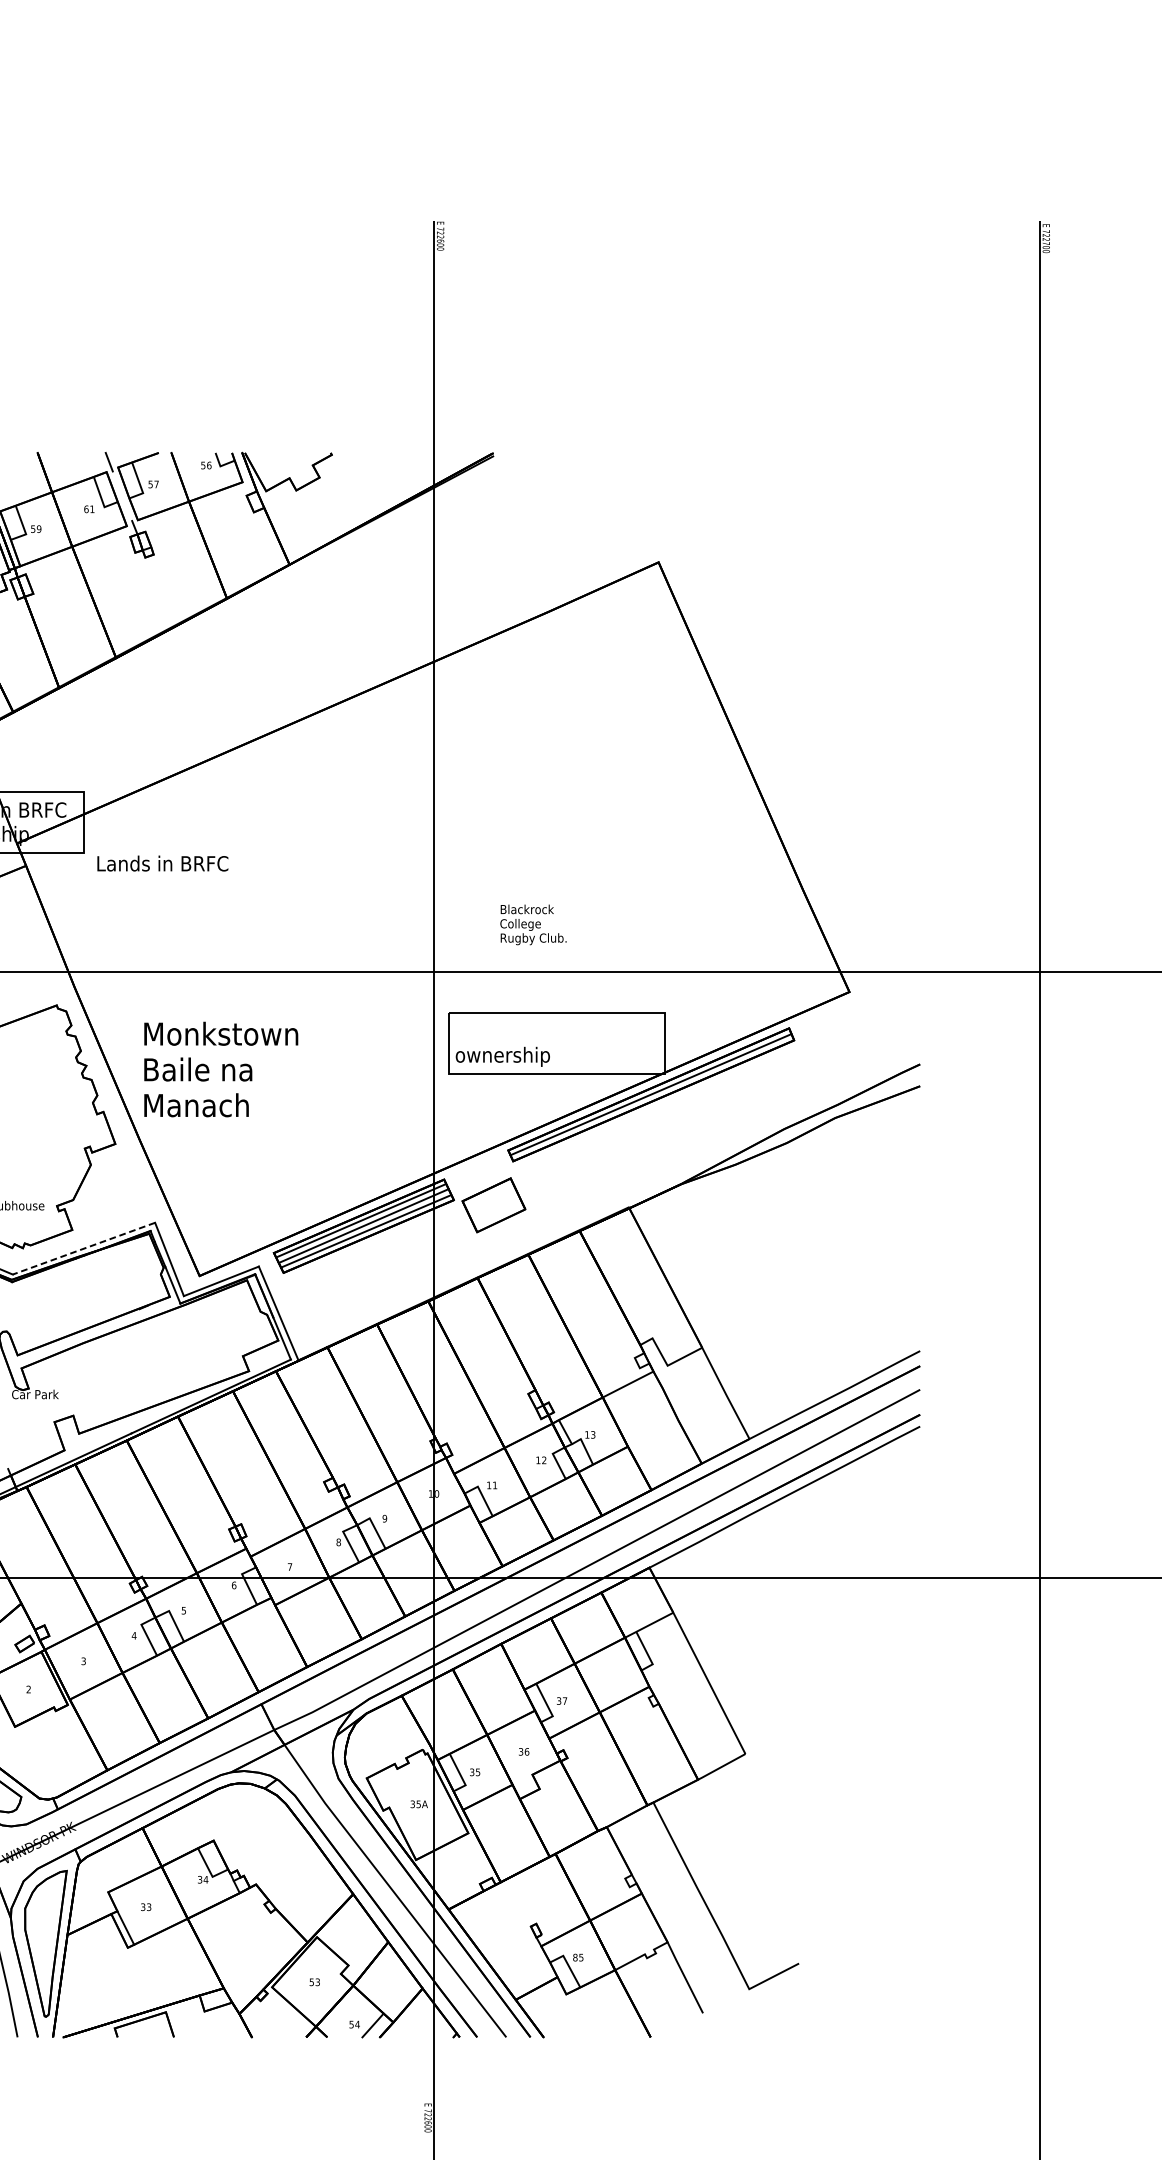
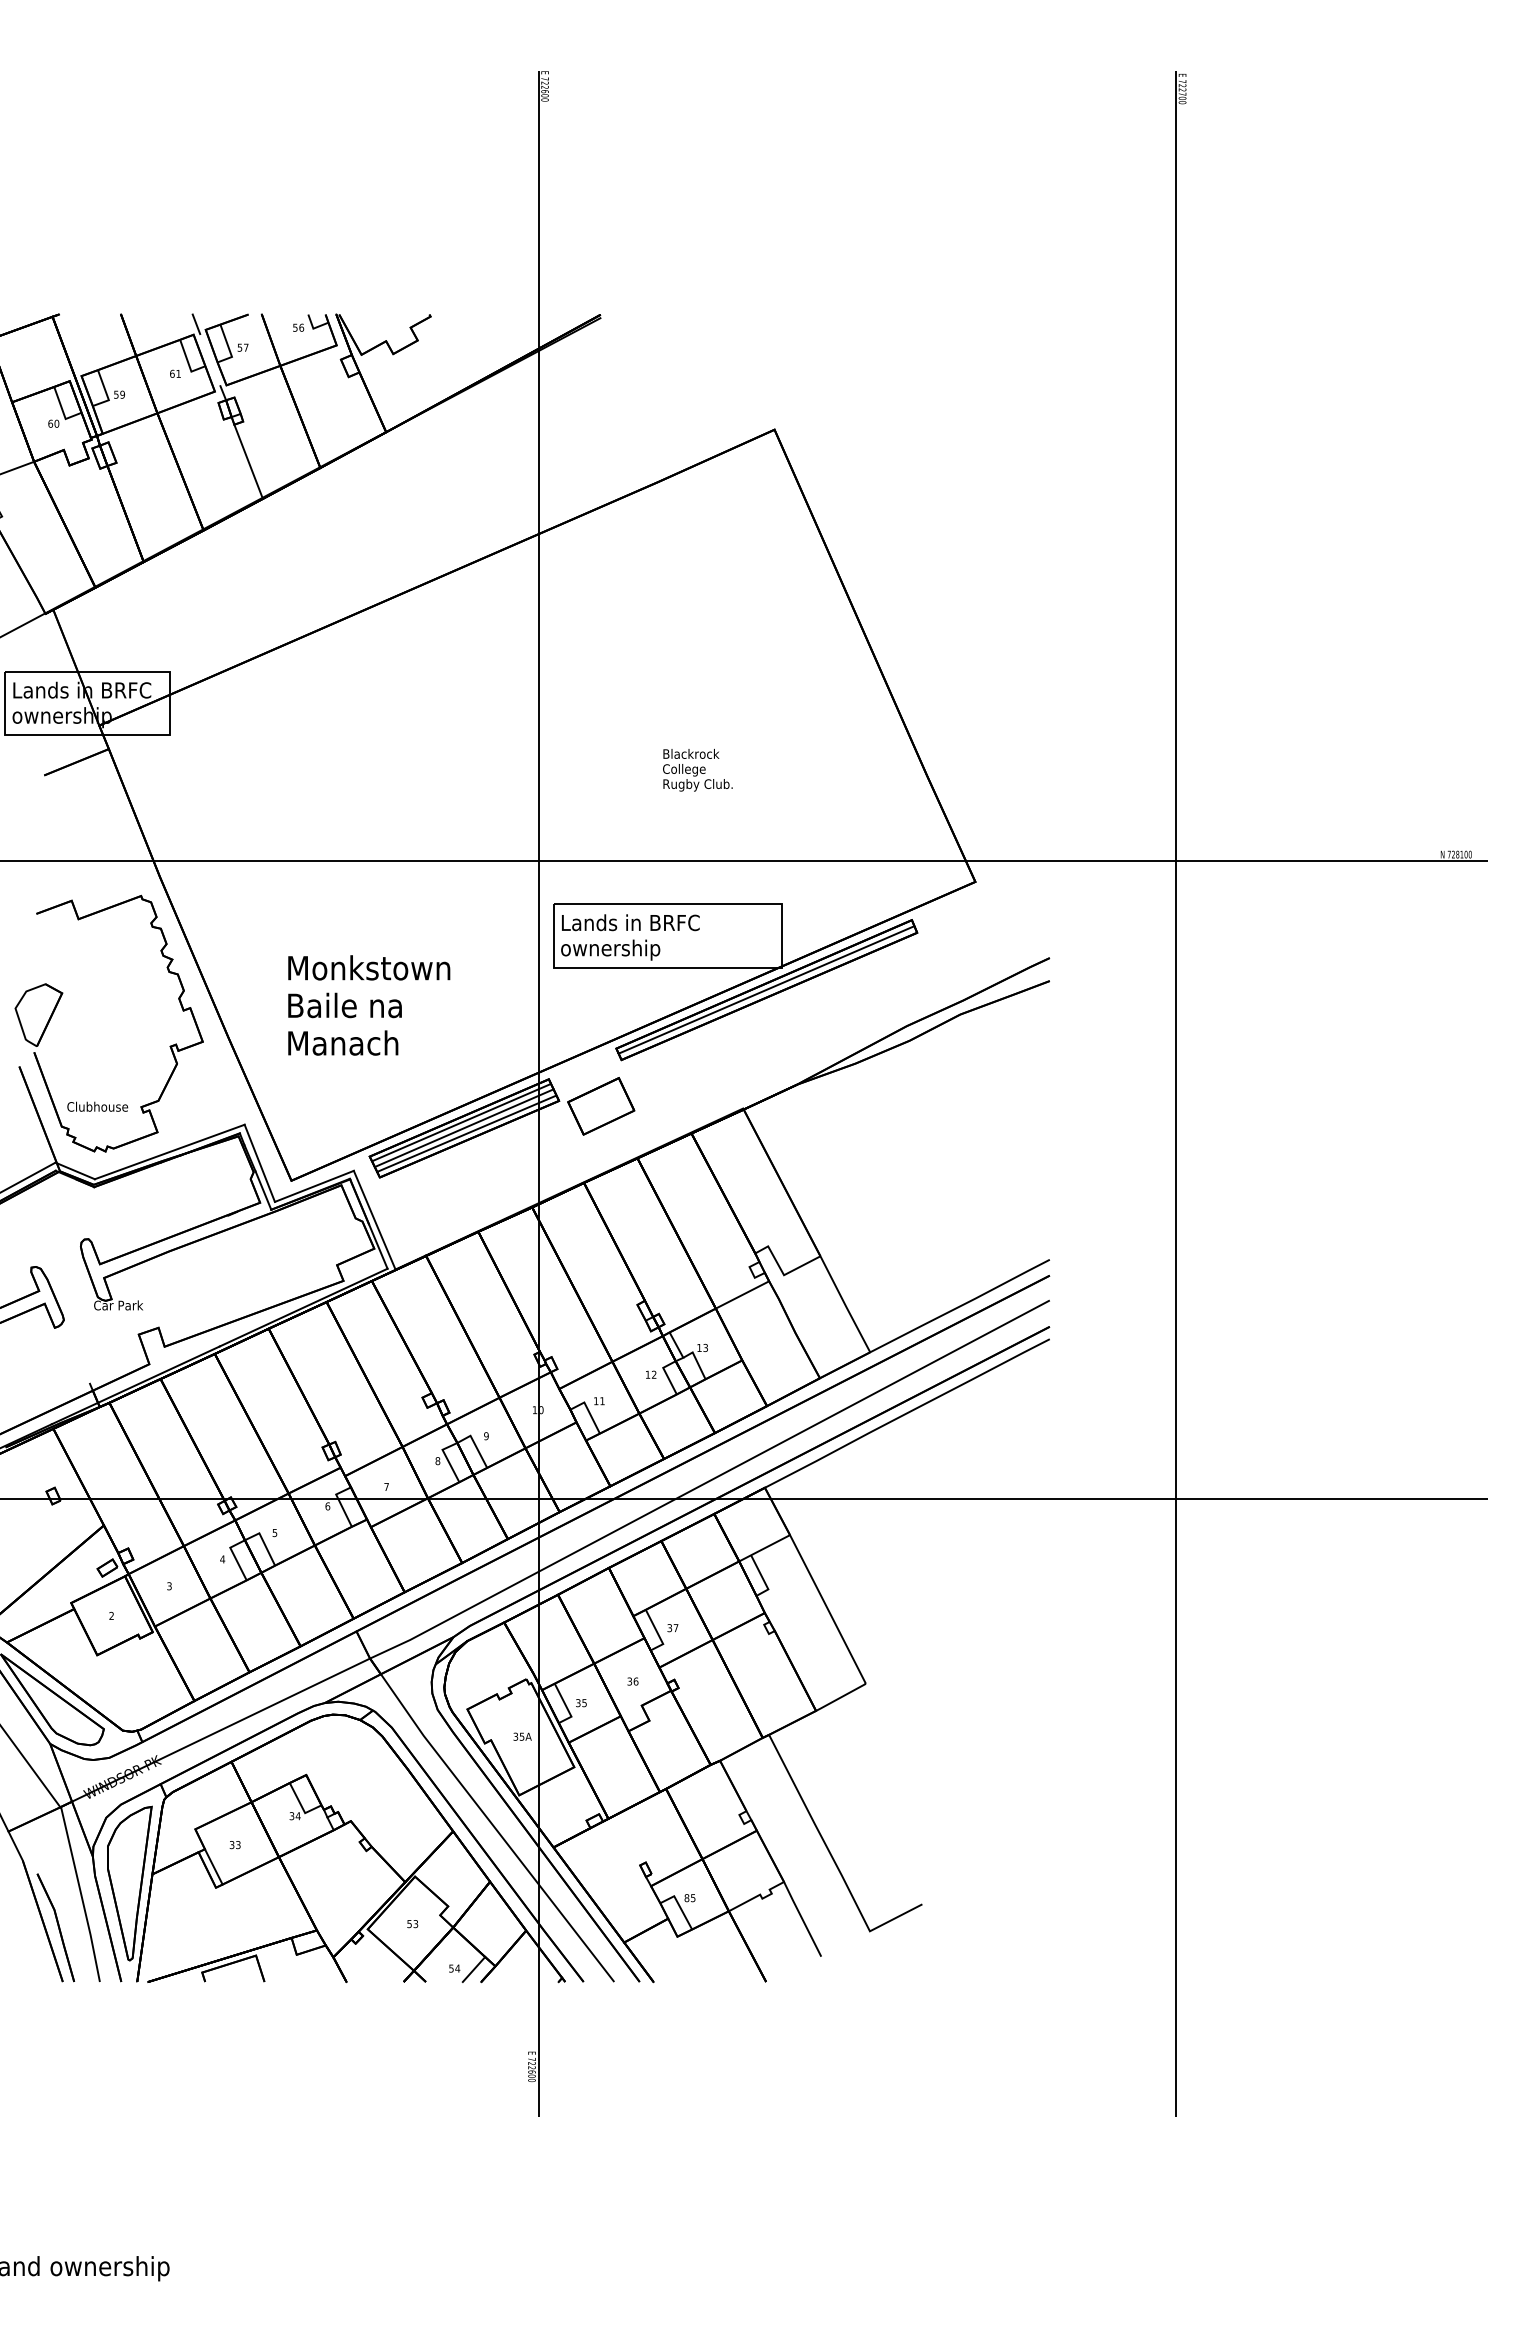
line: (158, 592) -> (248, 461), added
text: (162, 863) -> (630, 922), moved
text: (533, 925) -> (697, 770), moved
text: (221, 1069) -> (369, 1005), moved
line: (83, 1249) -> (169, 1152), dashed -> solid

